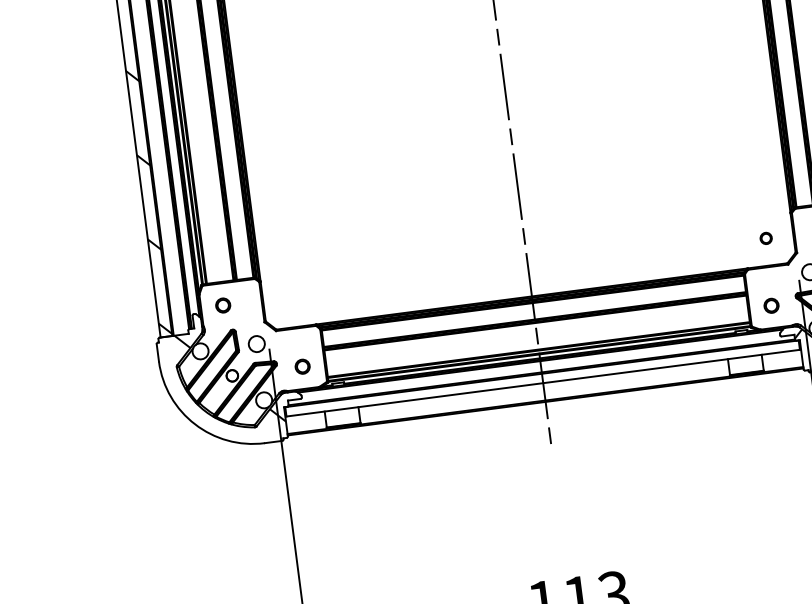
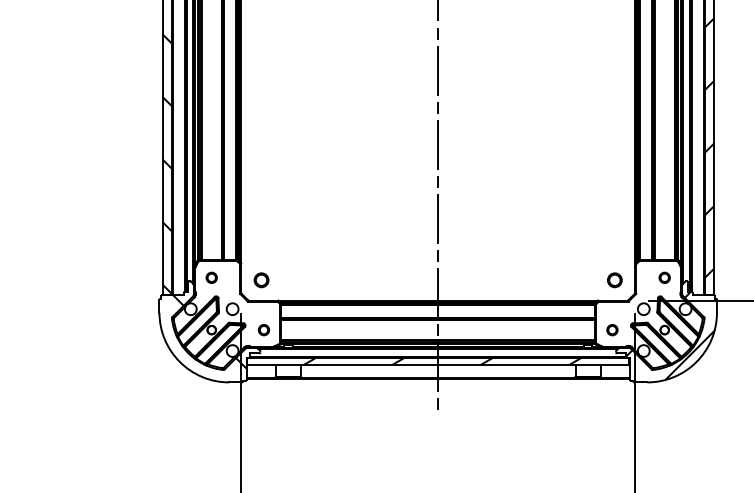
part: (765, 238) -> (614, 280), size x1.67
part: (290, 300) -> (261, 280), added
hatch: (548, 377) -> (442, 361), added

